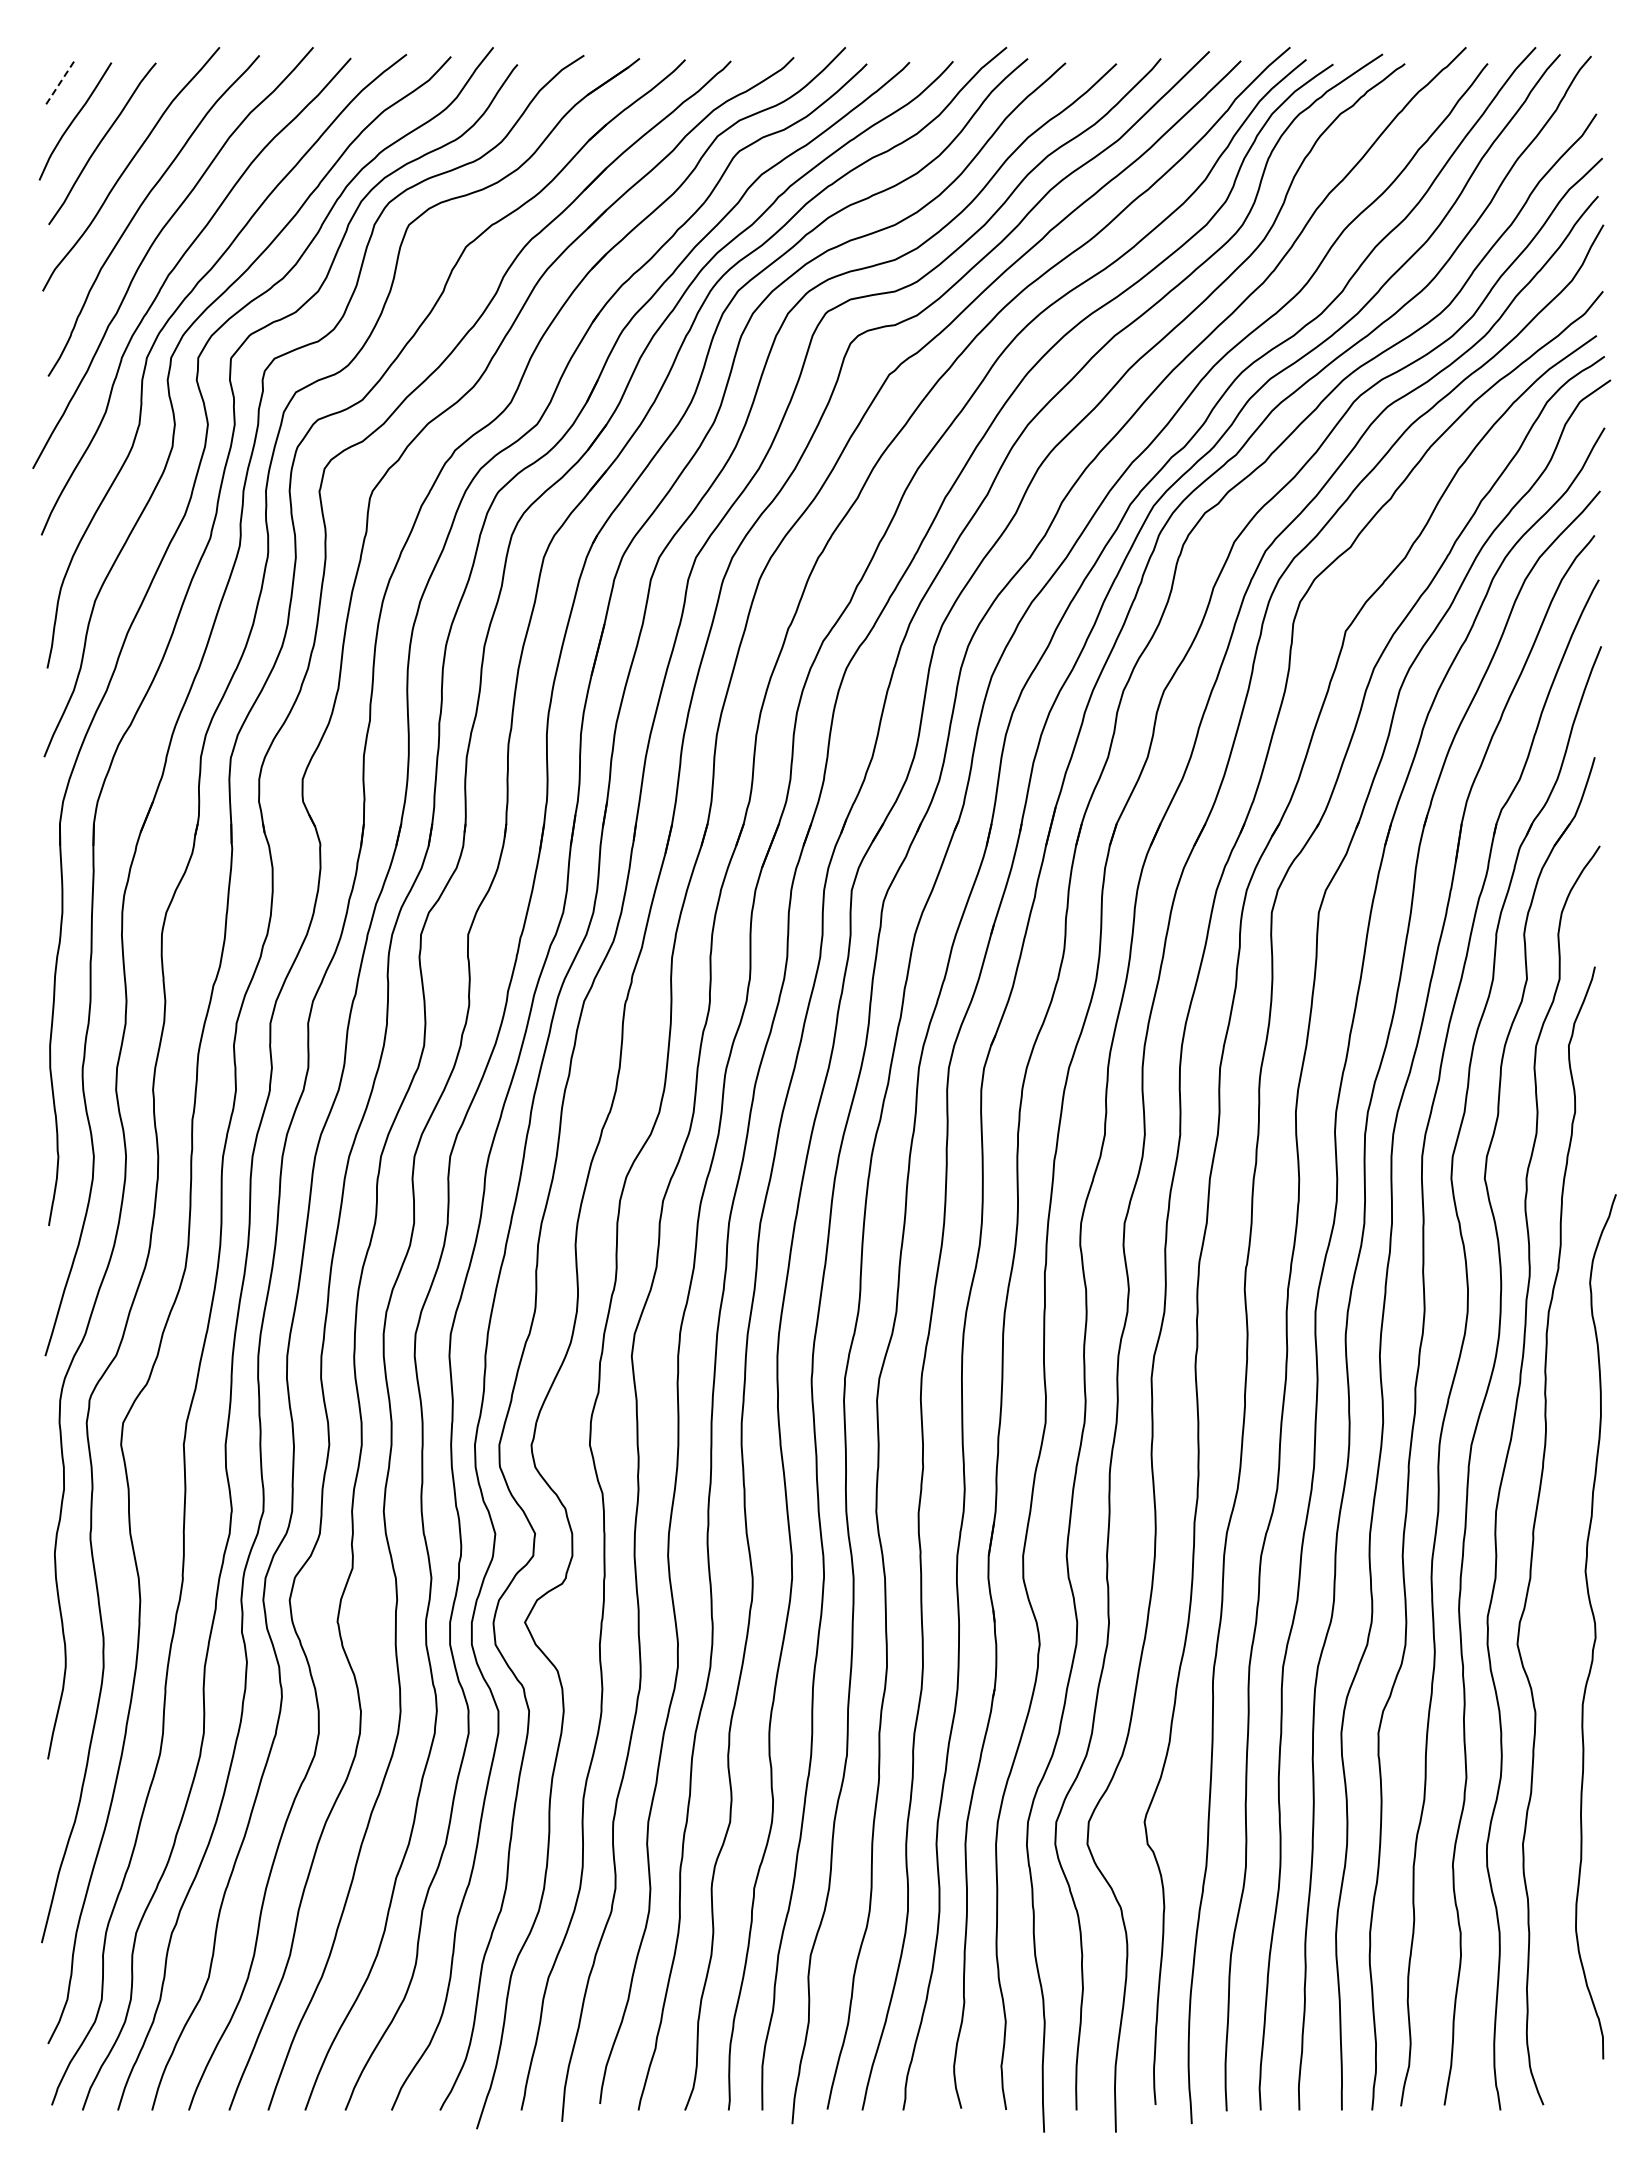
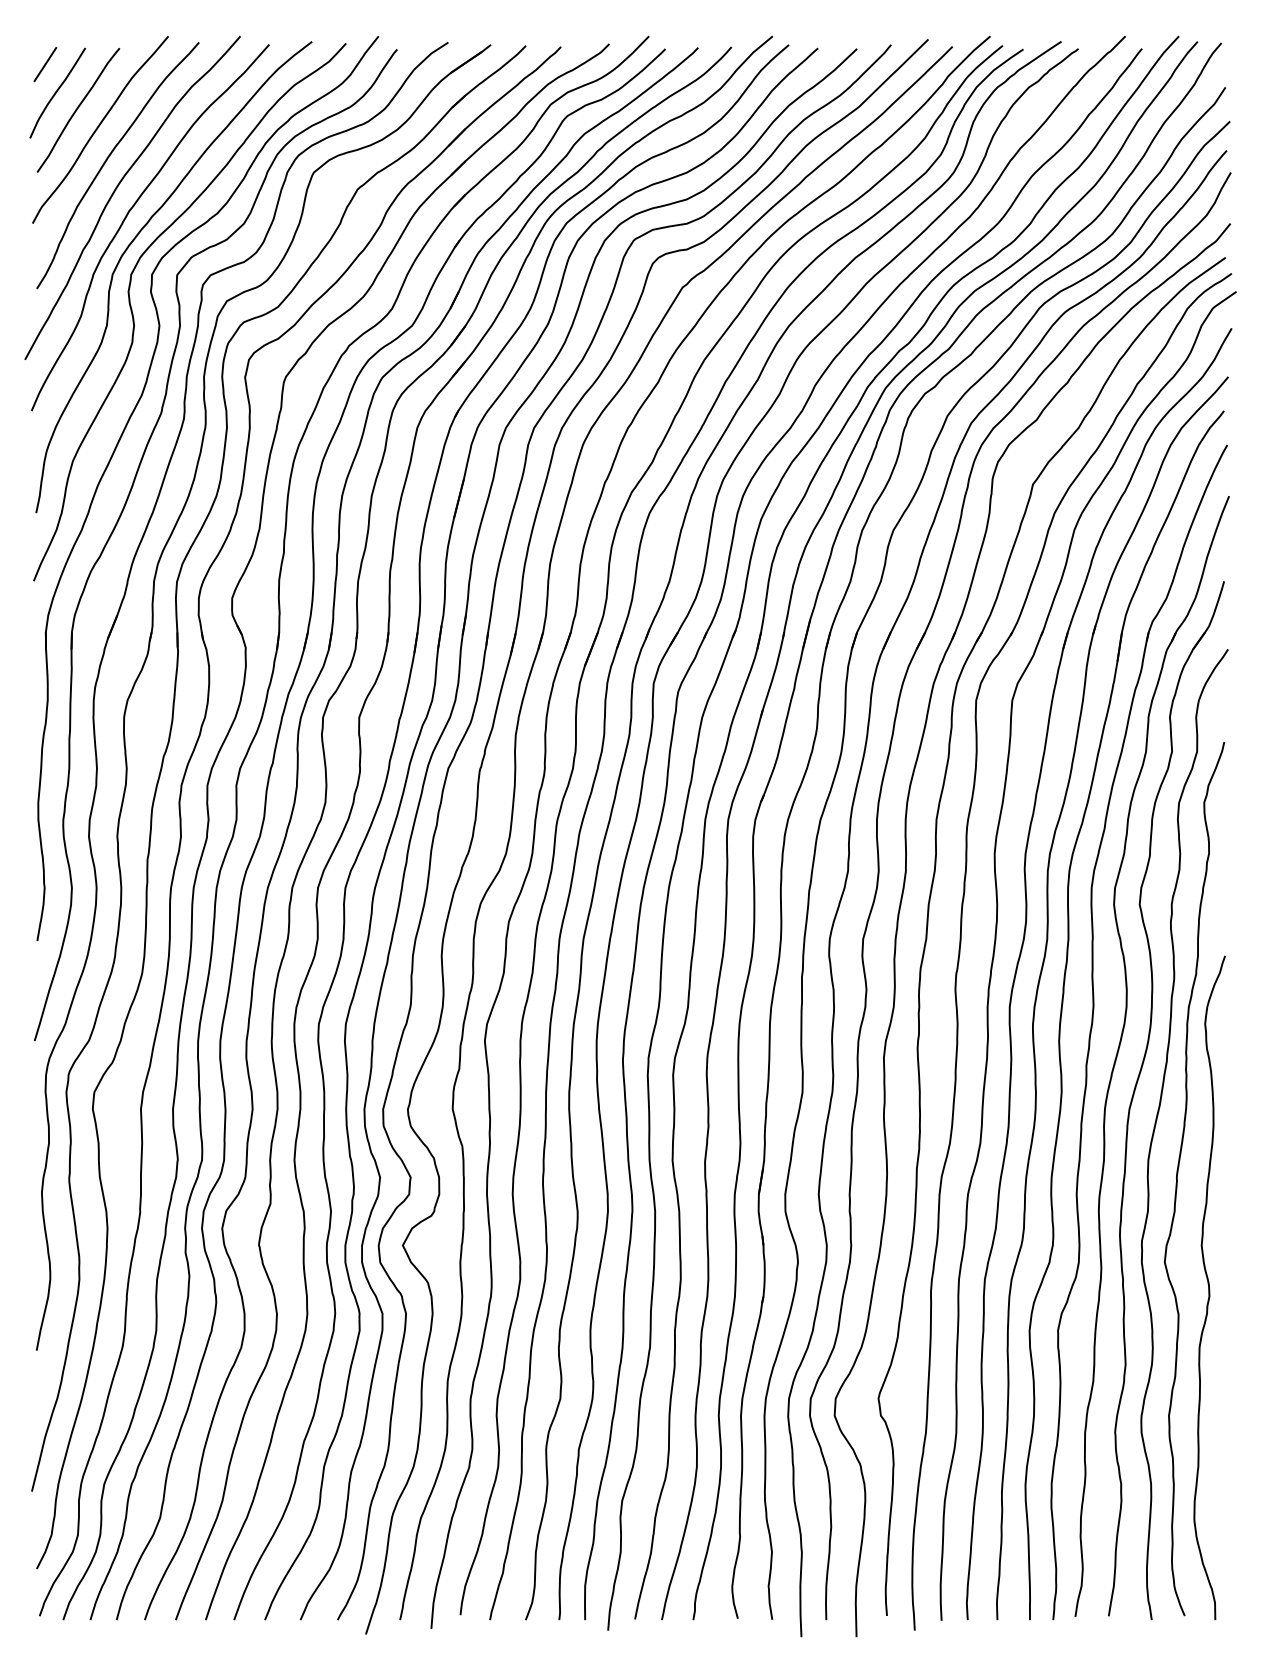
line: (59, 84) -> (45, 64), dashed -> solid
curve: (1595, 1626) -> (1209, 1287), moved

